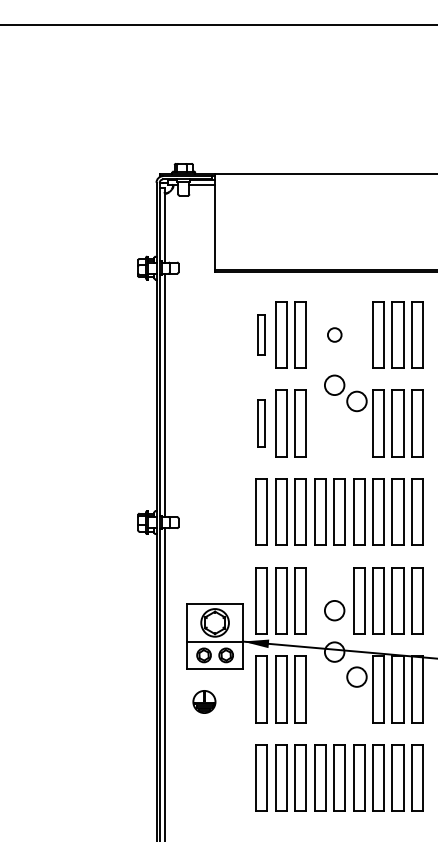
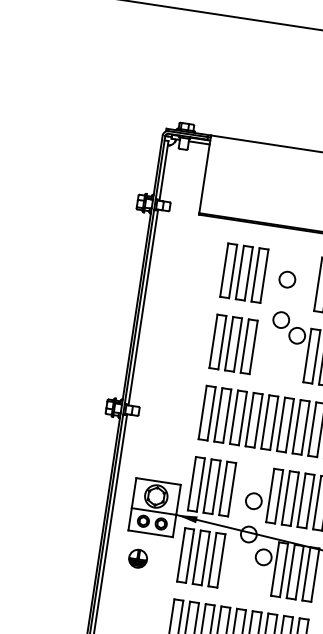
part: (261, 334) -> (228, 270), size x1.67
circle: (334, 334) -> (287, 279), size x1.43
part: (261, 423) -> (217, 341), size x1.43

